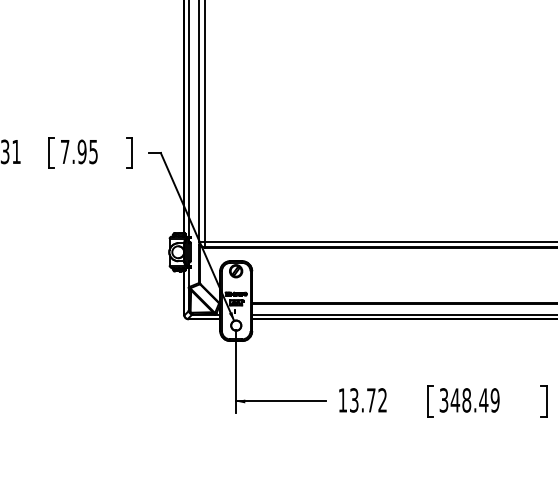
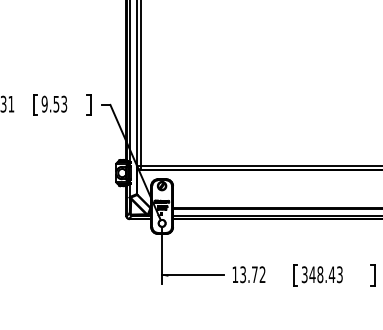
text: (79, 150) -> (54, 103), 7.95 -> 9.53
text: (494, 400) -> (339, 274), 348.49 -> 348.43

